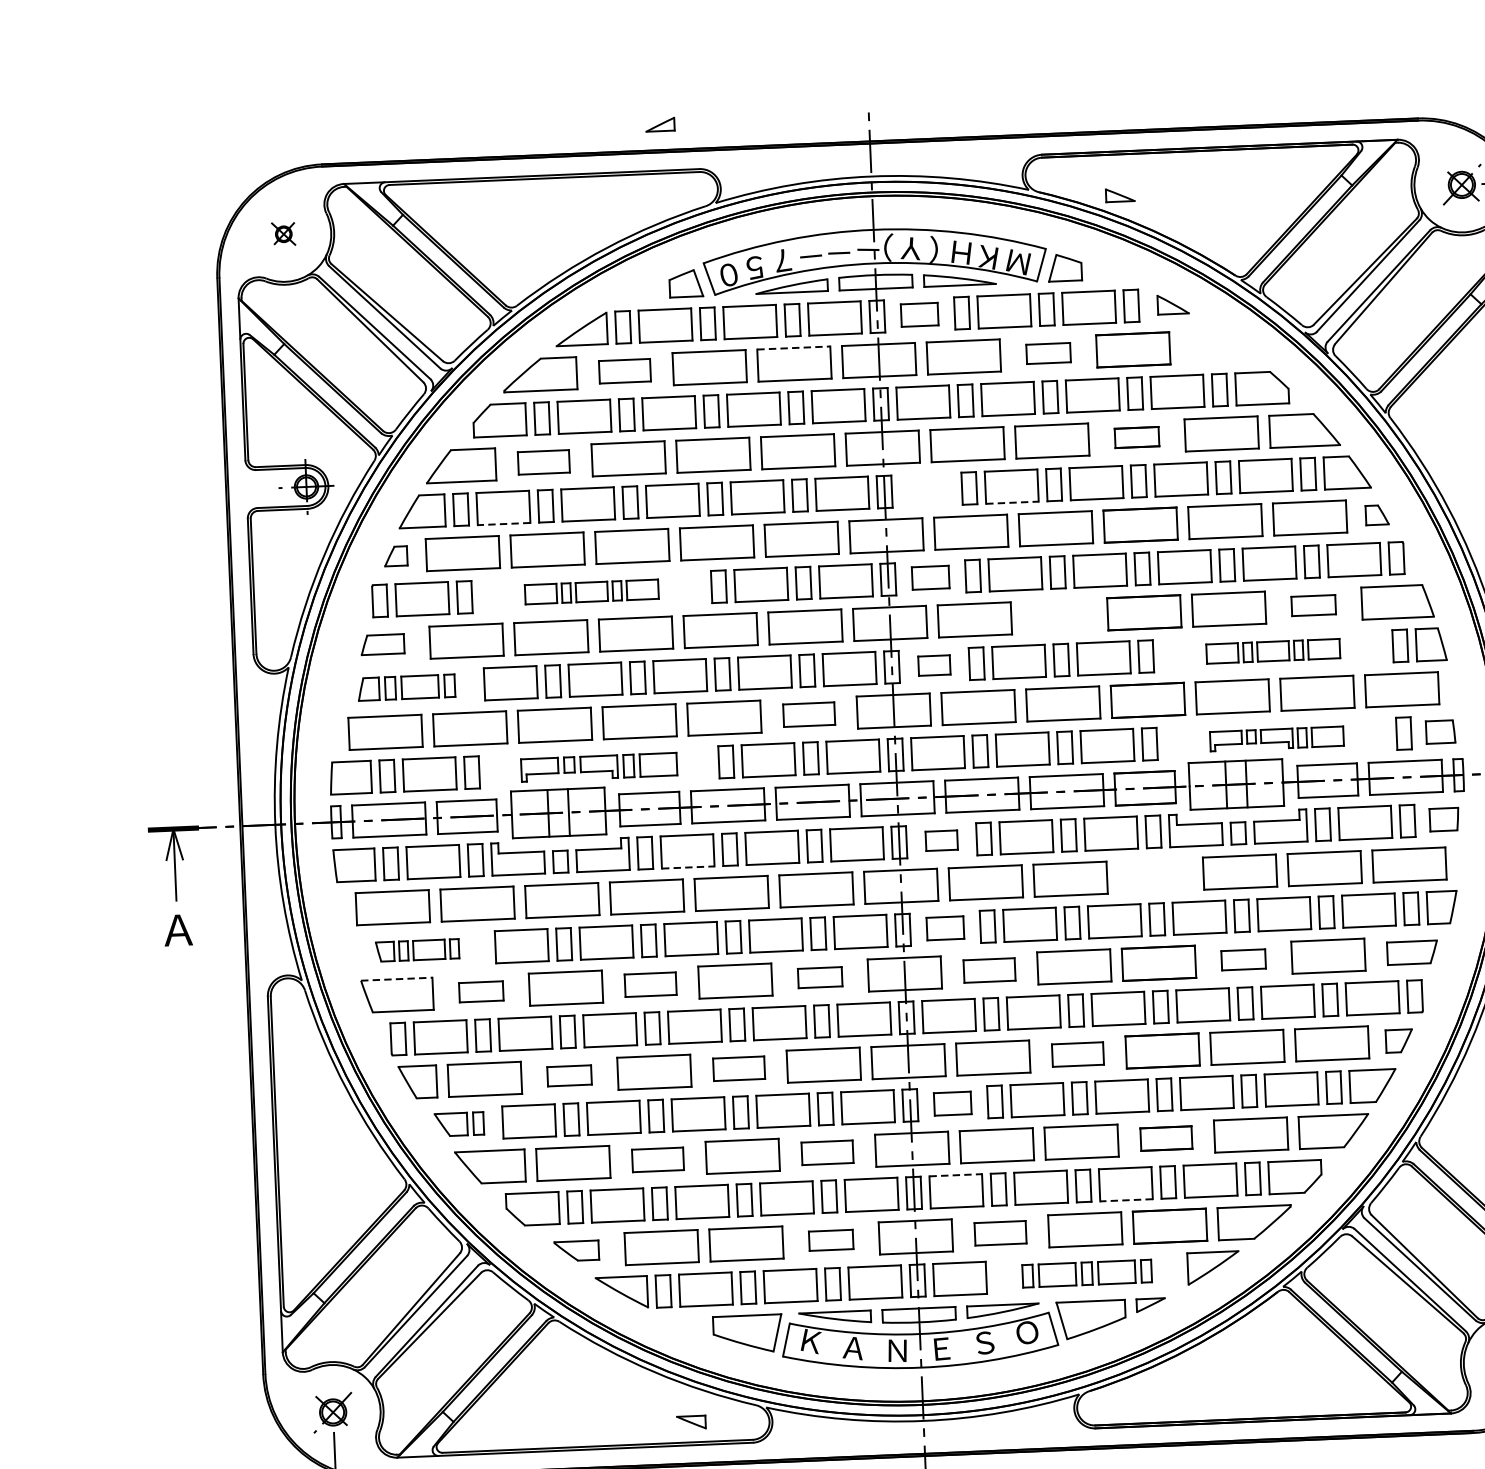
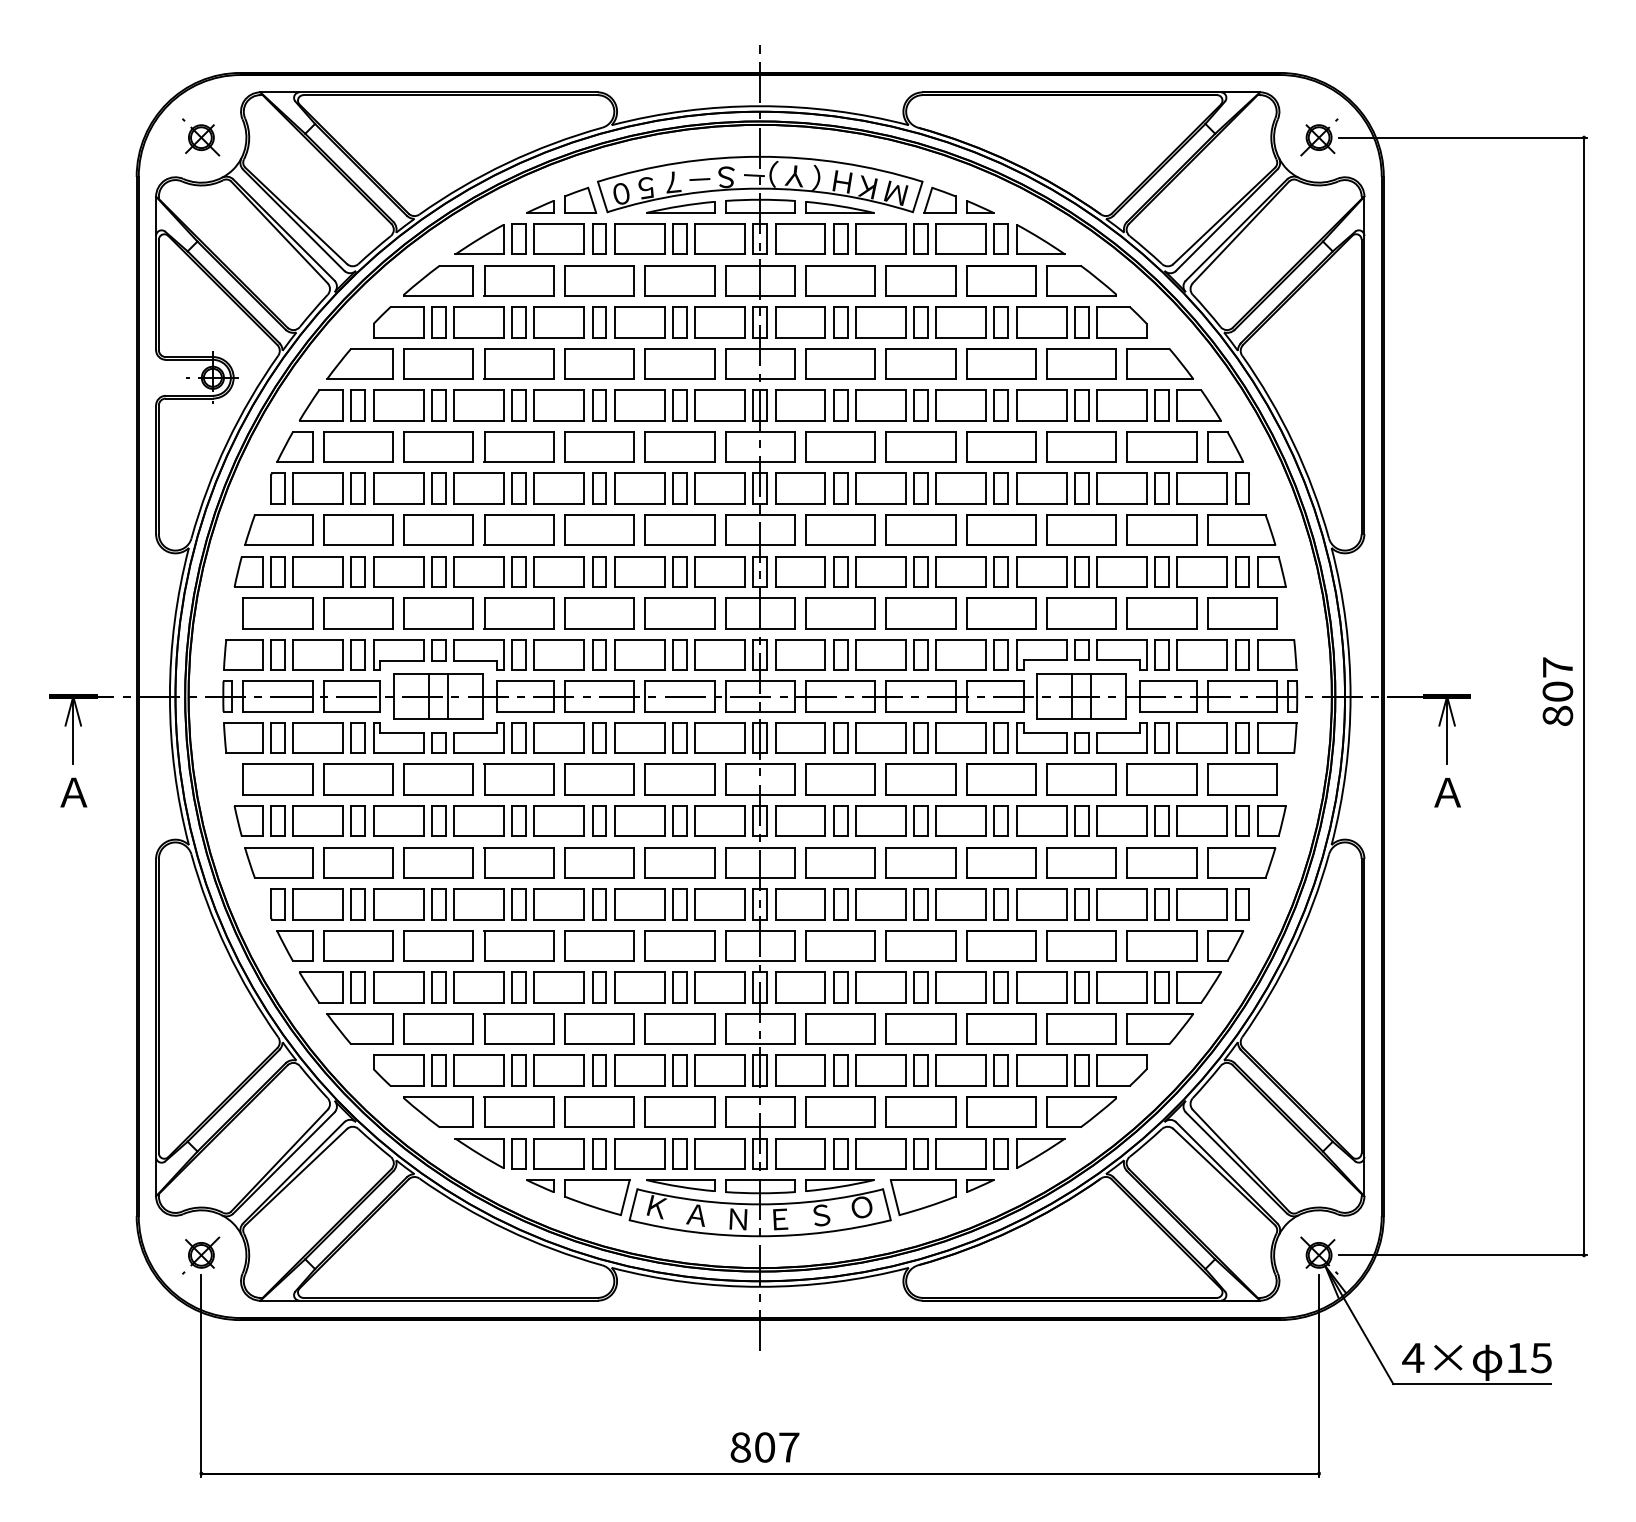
part: (660, 124) -> (540, 206), moved
part: (1120, 194) -> (980, 206), moved
part: (283, 234) -> (201, 137), size x1.67
text: (839, 253) -> (726, 177), － -> Ｓ
part: (1172, 304) -> (1040, 239), size x1.67
part: (919, 314) -> (800, 238), size x1.43
part: (1217, 346) -> (1081, 280), added
line: (793, 347) -> (679, 265), dashed -> solid
part: (1048, 353) -> (920, 280), size x1.67
part: (624, 370) -> (518, 280), size x1.43
part: (1137, 437) -> (1001, 363), size x1.67
part: (543, 461) -> (438, 363), size x1.43
part: (927, 490) -> (800, 405), added
line: (1012, 502) -> (880, 420), dashed -> solid
part: (1376, 514) -> (1225, 446), size x1.67
line: (504, 523) -> (398, 420), dashed -> solid
part: (395, 555) -> (294, 446), size x1.67
part: (930, 577) -> (800, 488), size x1.43
part: (591, 591) -> (478, 488), size x1.67
part: (1313, 604) -> (1161, 529), size x1.67
part: (1059, 615) -> (920, 529), added
part: (382, 643) -> (278, 529), size x1.67
part: (1272, 650) -> (1121, 571), size x1.67
part: (934, 665) -> (800, 571), size x1.67
part: (406, 687) -> (299, 571), size x1.43
part: (808, 714) -> (679, 613), size x1.43
part: (1440, 731) -> (1277, 654), size x1.43
part: (1276, 738) -> (1121, 654), size x1.67
part: (598, 766) -> (478, 654), size x1.43
part: (1444, 819) -> (1277, 737), size x1.43
part: (941, 840) -> (800, 737), size x1.67
line: (688, 867) -> (559, 753), dashed -> solid
part: (1155, 875) -> (1001, 779), added
part: (945, 927) -> (800, 820), size x1.43
part: (417, 949) -> (299, 820), size x1.67
part: (1412, 952) -> (1241, 862), size x1.43
part: (1243, 959) -> (1081, 862), size x1.67
part: (989, 970) -> (840, 862), size x1.43
part: (819, 977) -> (679, 862), size x1.67
line: (396, 979) -> (278, 847), dashed -> solid
part: (650, 984) -> (518, 862), size x1.43
part: (481, 991) -> (358, 862), size x1.67
part: (1398, 1040) -> (1225, 945), size x1.43
part: (1077, 1054) -> (920, 945), size x1.43
part: (739, 1068) -> (599, 945), size x1.43
part: (569, 1075) -> (438, 945), size x1.67
part: (952, 1103) -> (800, 987), size x1.43
part: (459, 1124) -> (332, 987), size x1.43
part: (1166, 1138) -> (1001, 1028), size x1.43
part: (827, 1152) -> (679, 1028), size x1.43
part: (657, 1159) -> (518, 1028), size x1.43
line: (955, 1175) -> (800, 1055), dashed -> solid
line: (1126, 1199) -> (961, 1085), dashed -> solid
part: (1000, 1232) -> (840, 1111), size x1.43
part: (830, 1239) -> (679, 1111), size x1.67
part: (576, 1250) -> (438, 1111), size x1.67
part: (1086, 1273) -> (920, 1153), size x1.43
part: (691, 1421) -> (540, 1185), moved

